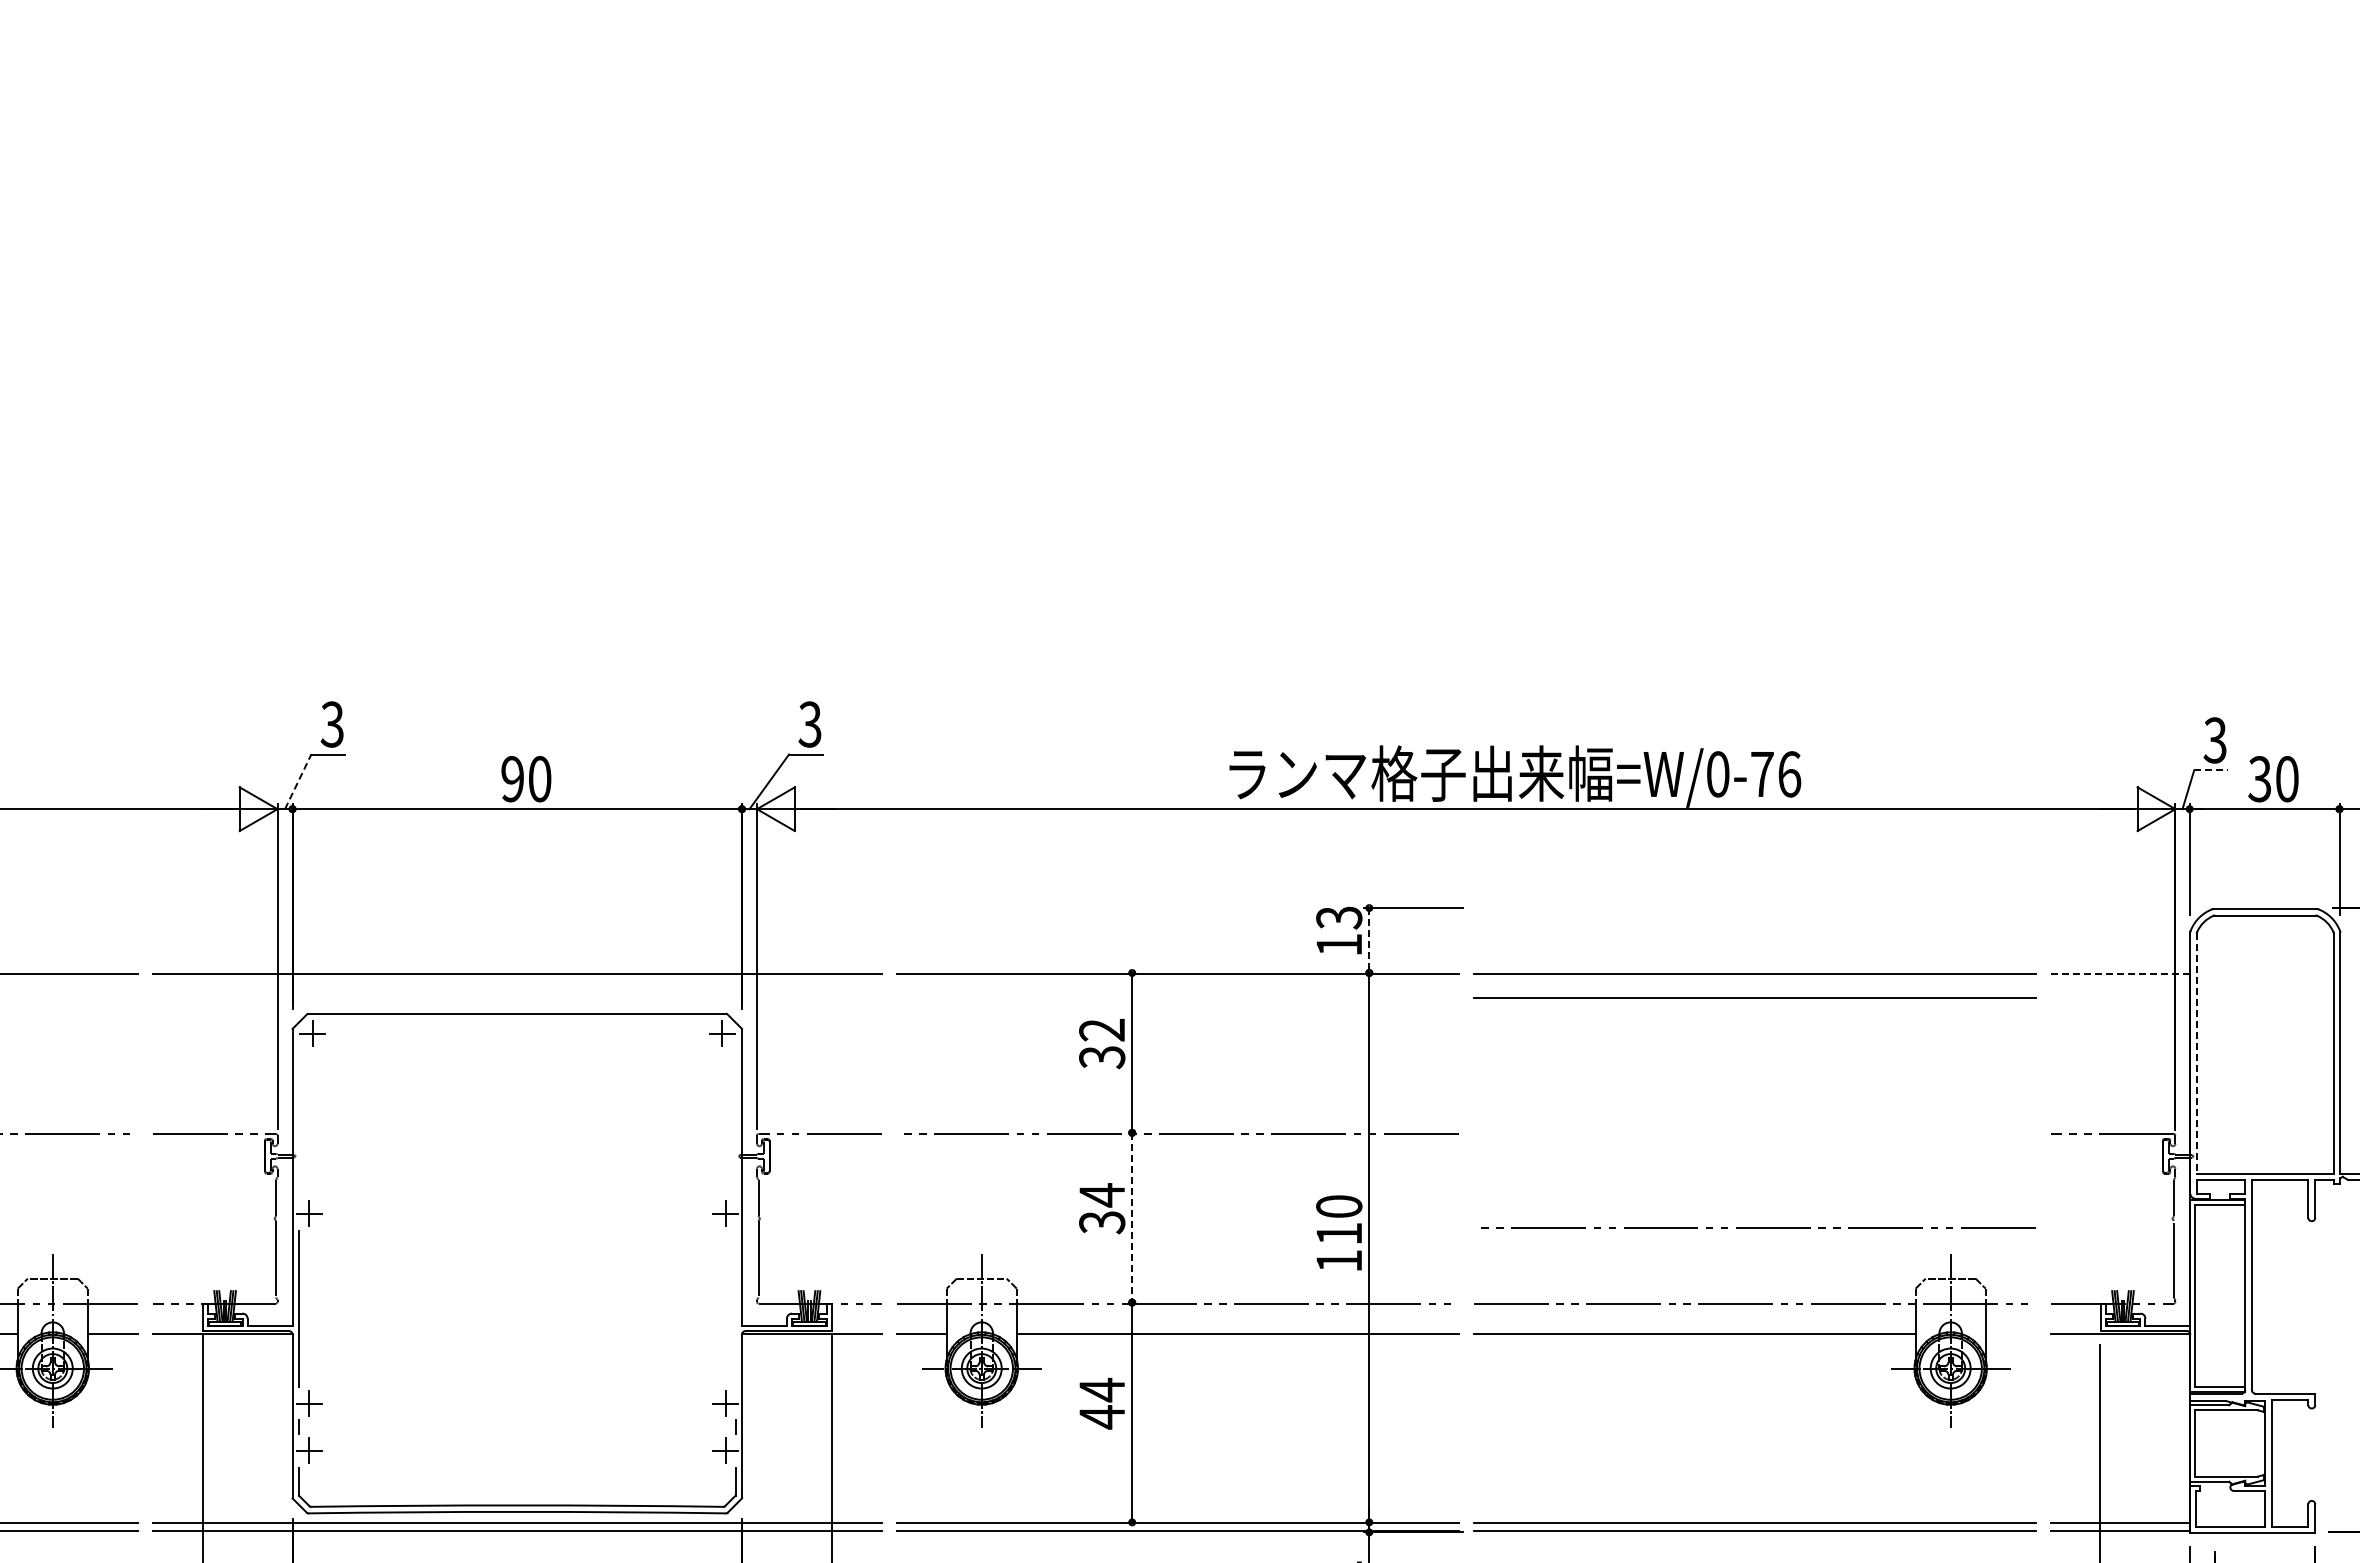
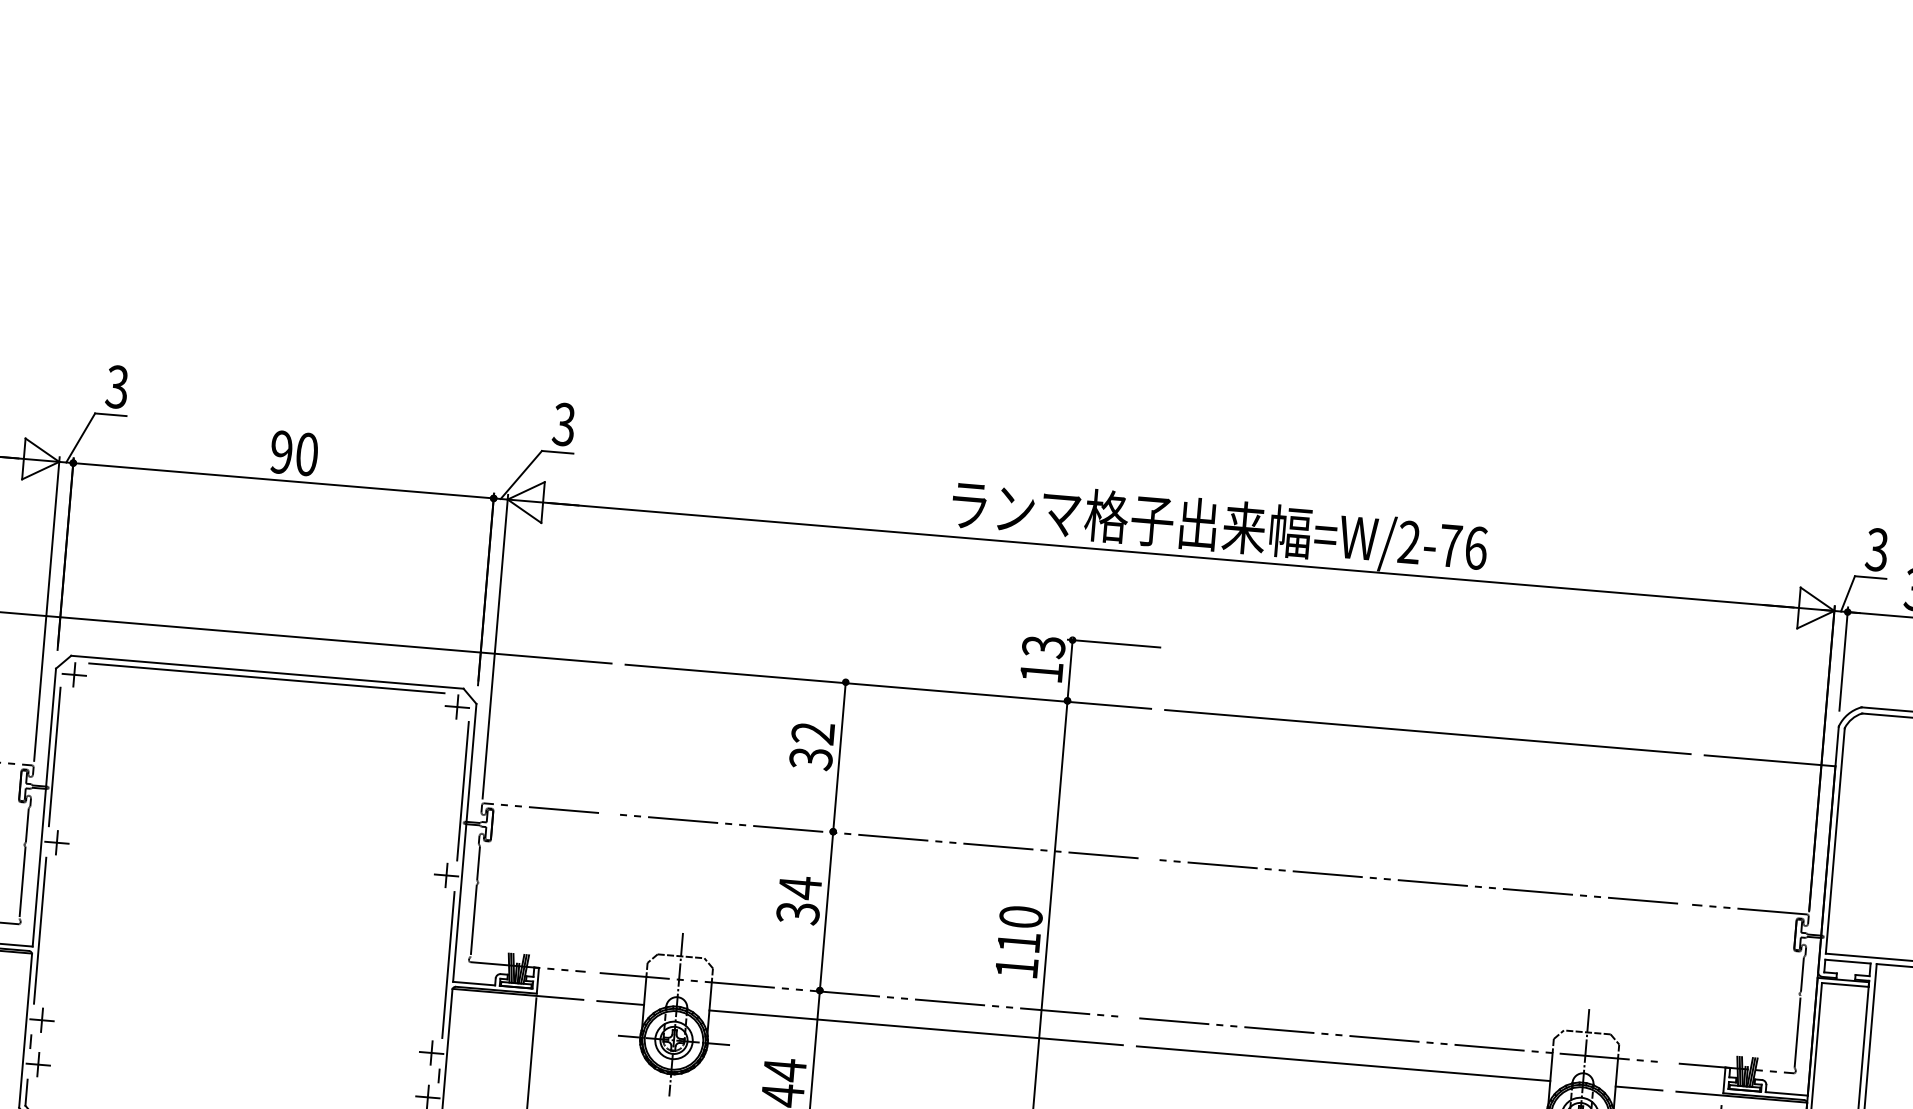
line: (2210, 770) -> (1870, 577), dashed -> solid
text: (1717, 774) -> (1408, 542), =W/0-76 -> =W/2-76
line: (298, 781) -> (81, 437), dashed -> solid
line: (1369, 941) -> (1070, 671), dashed -> solid
line: (2120, 974) -> (1770, 761), dashed -> solid
line: (1754, 997) -> (1425, 754), removed
line: (517, 1020) -> (267, 678), added
line: (2196, 1053) -> (1834, 841), dashed -> solid
line: (299, 1122) -> (55, 756), added
line: (735, 1122) -> (462, 790), added
line: (1132, 1217) -> (826, 910), dashed -> solid
line: (1758, 1227) -> (1418, 881), moved
line: (735, 1308) -> (448, 964), added
line: (2010, 1333) -> (1638, 1088), added

